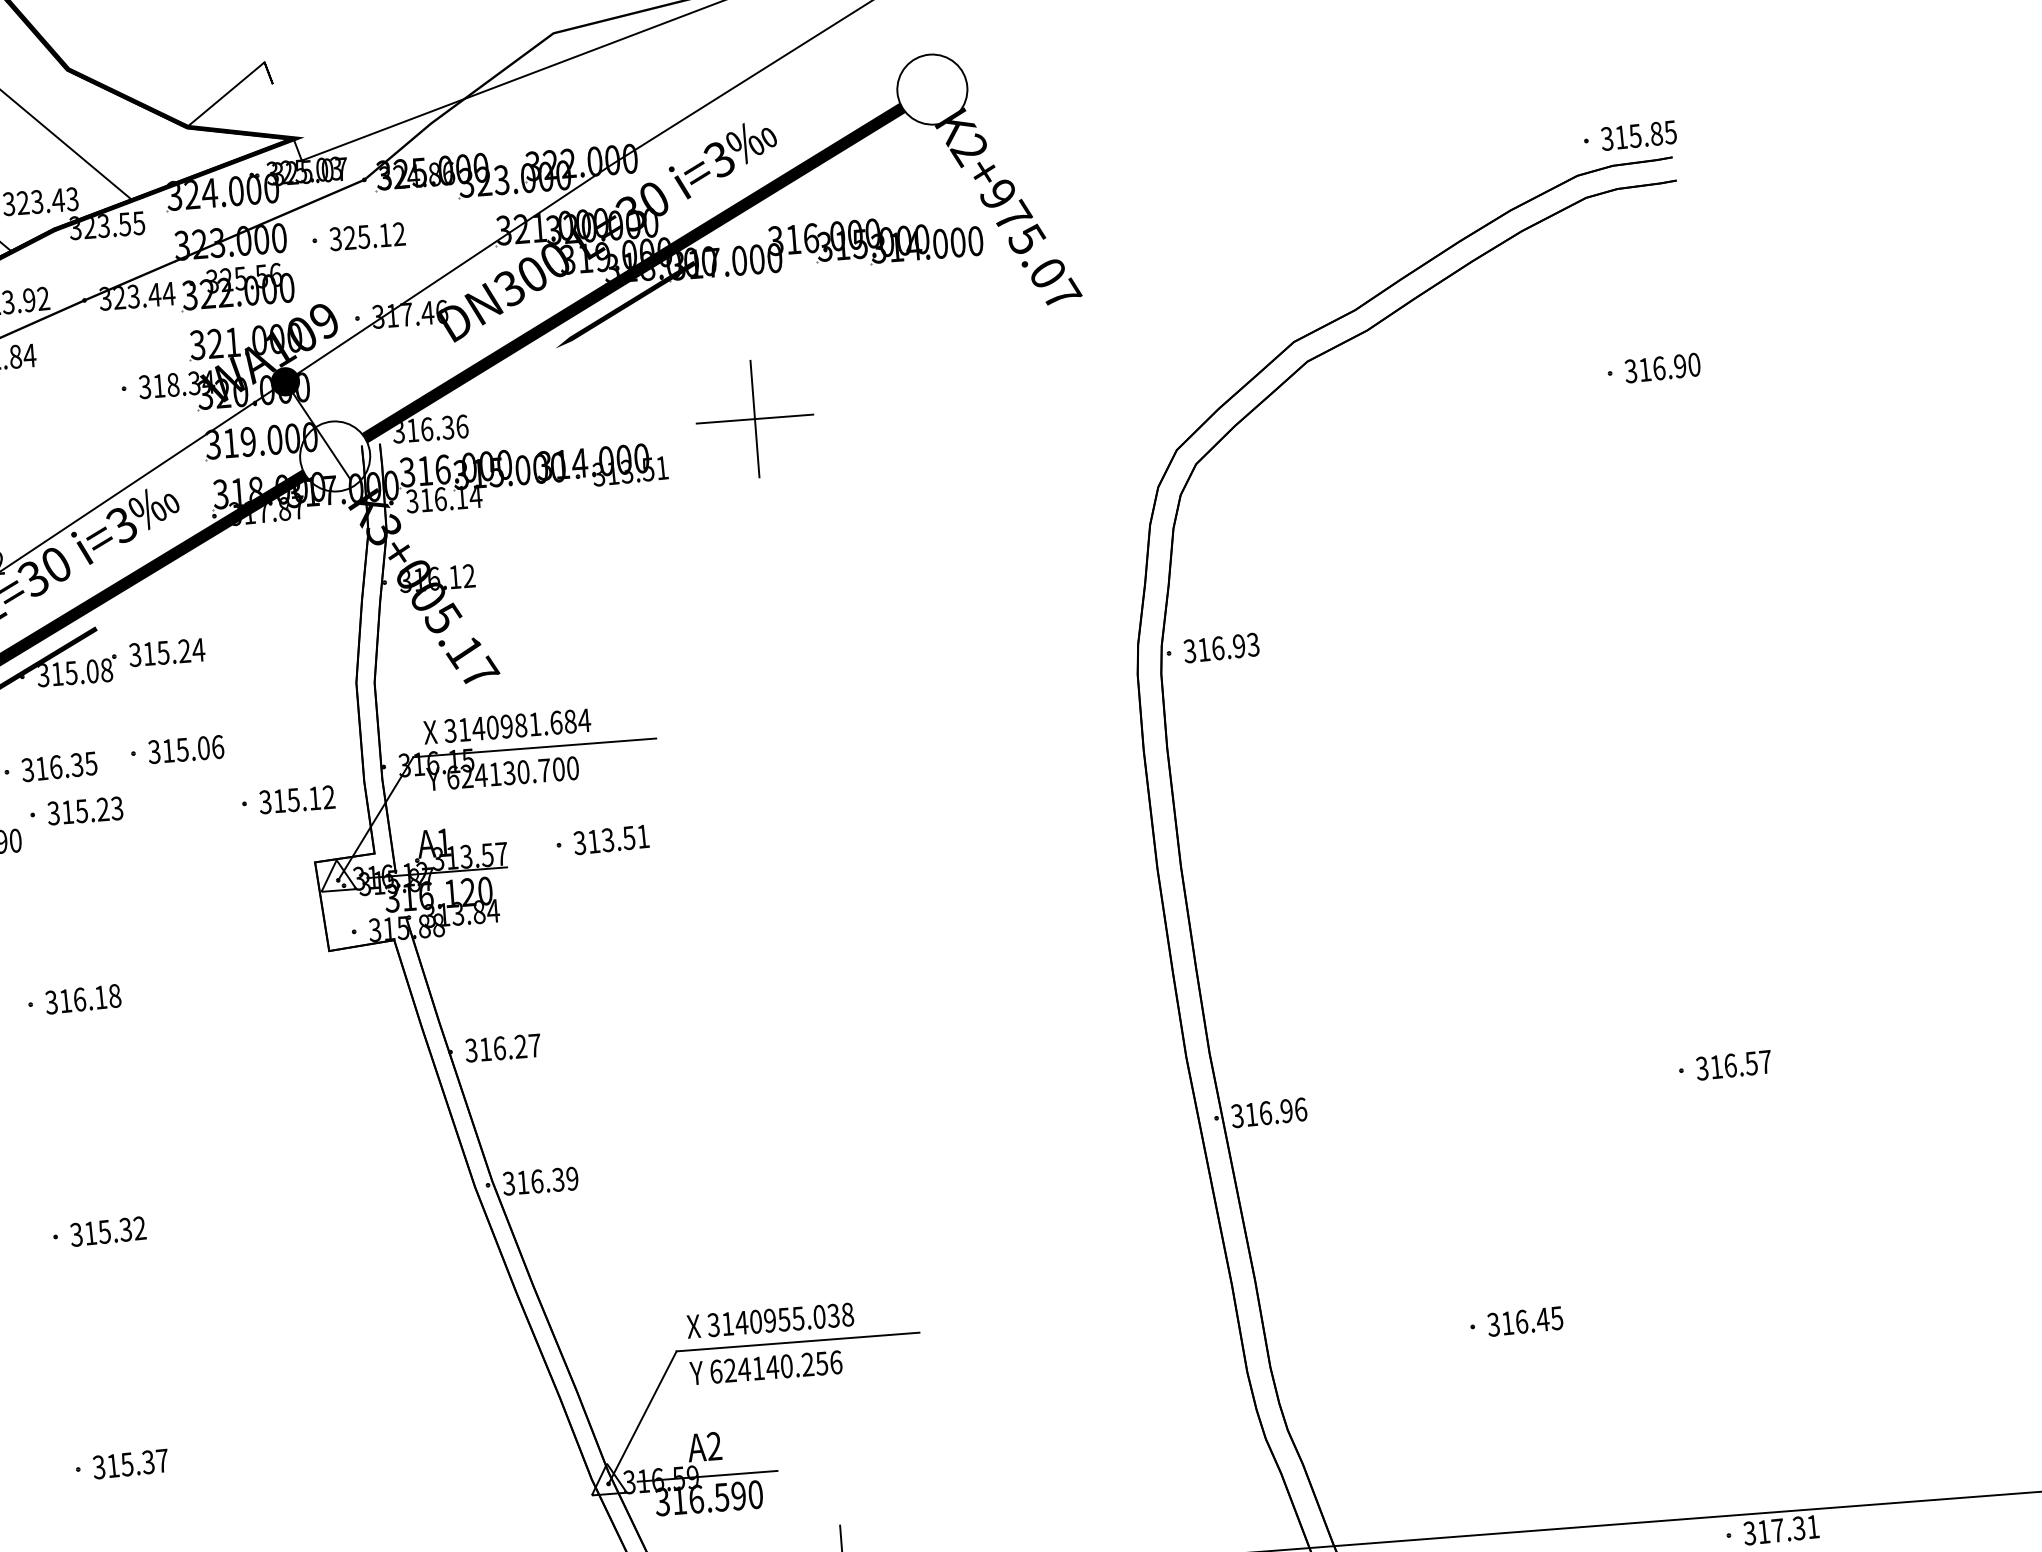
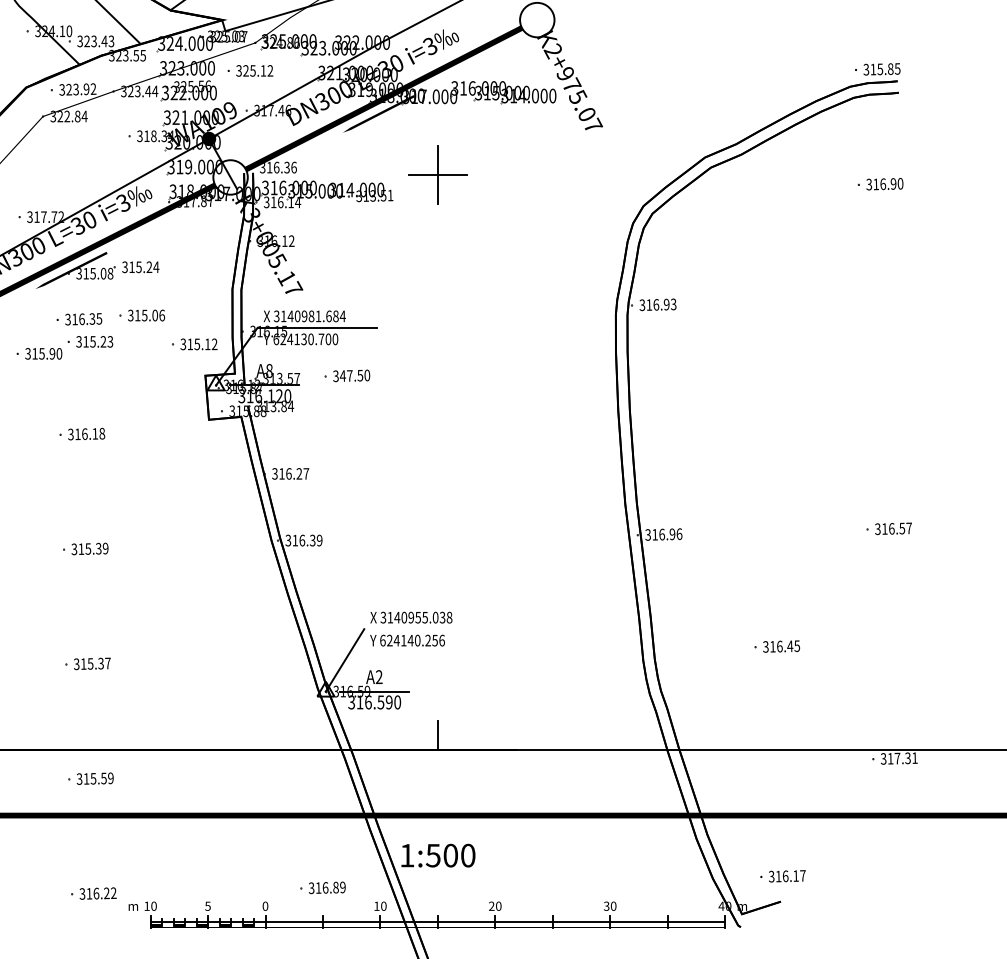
text: (617, 838) -> (354, 375), 313.51 -> 347.50
text: (444, 843) -> (269, 371), A1 -> A8
text: (139, 1228) -> (105, 548), 315.32 -> 315.39
line: (798, 1342) -> (424, 629), removed

